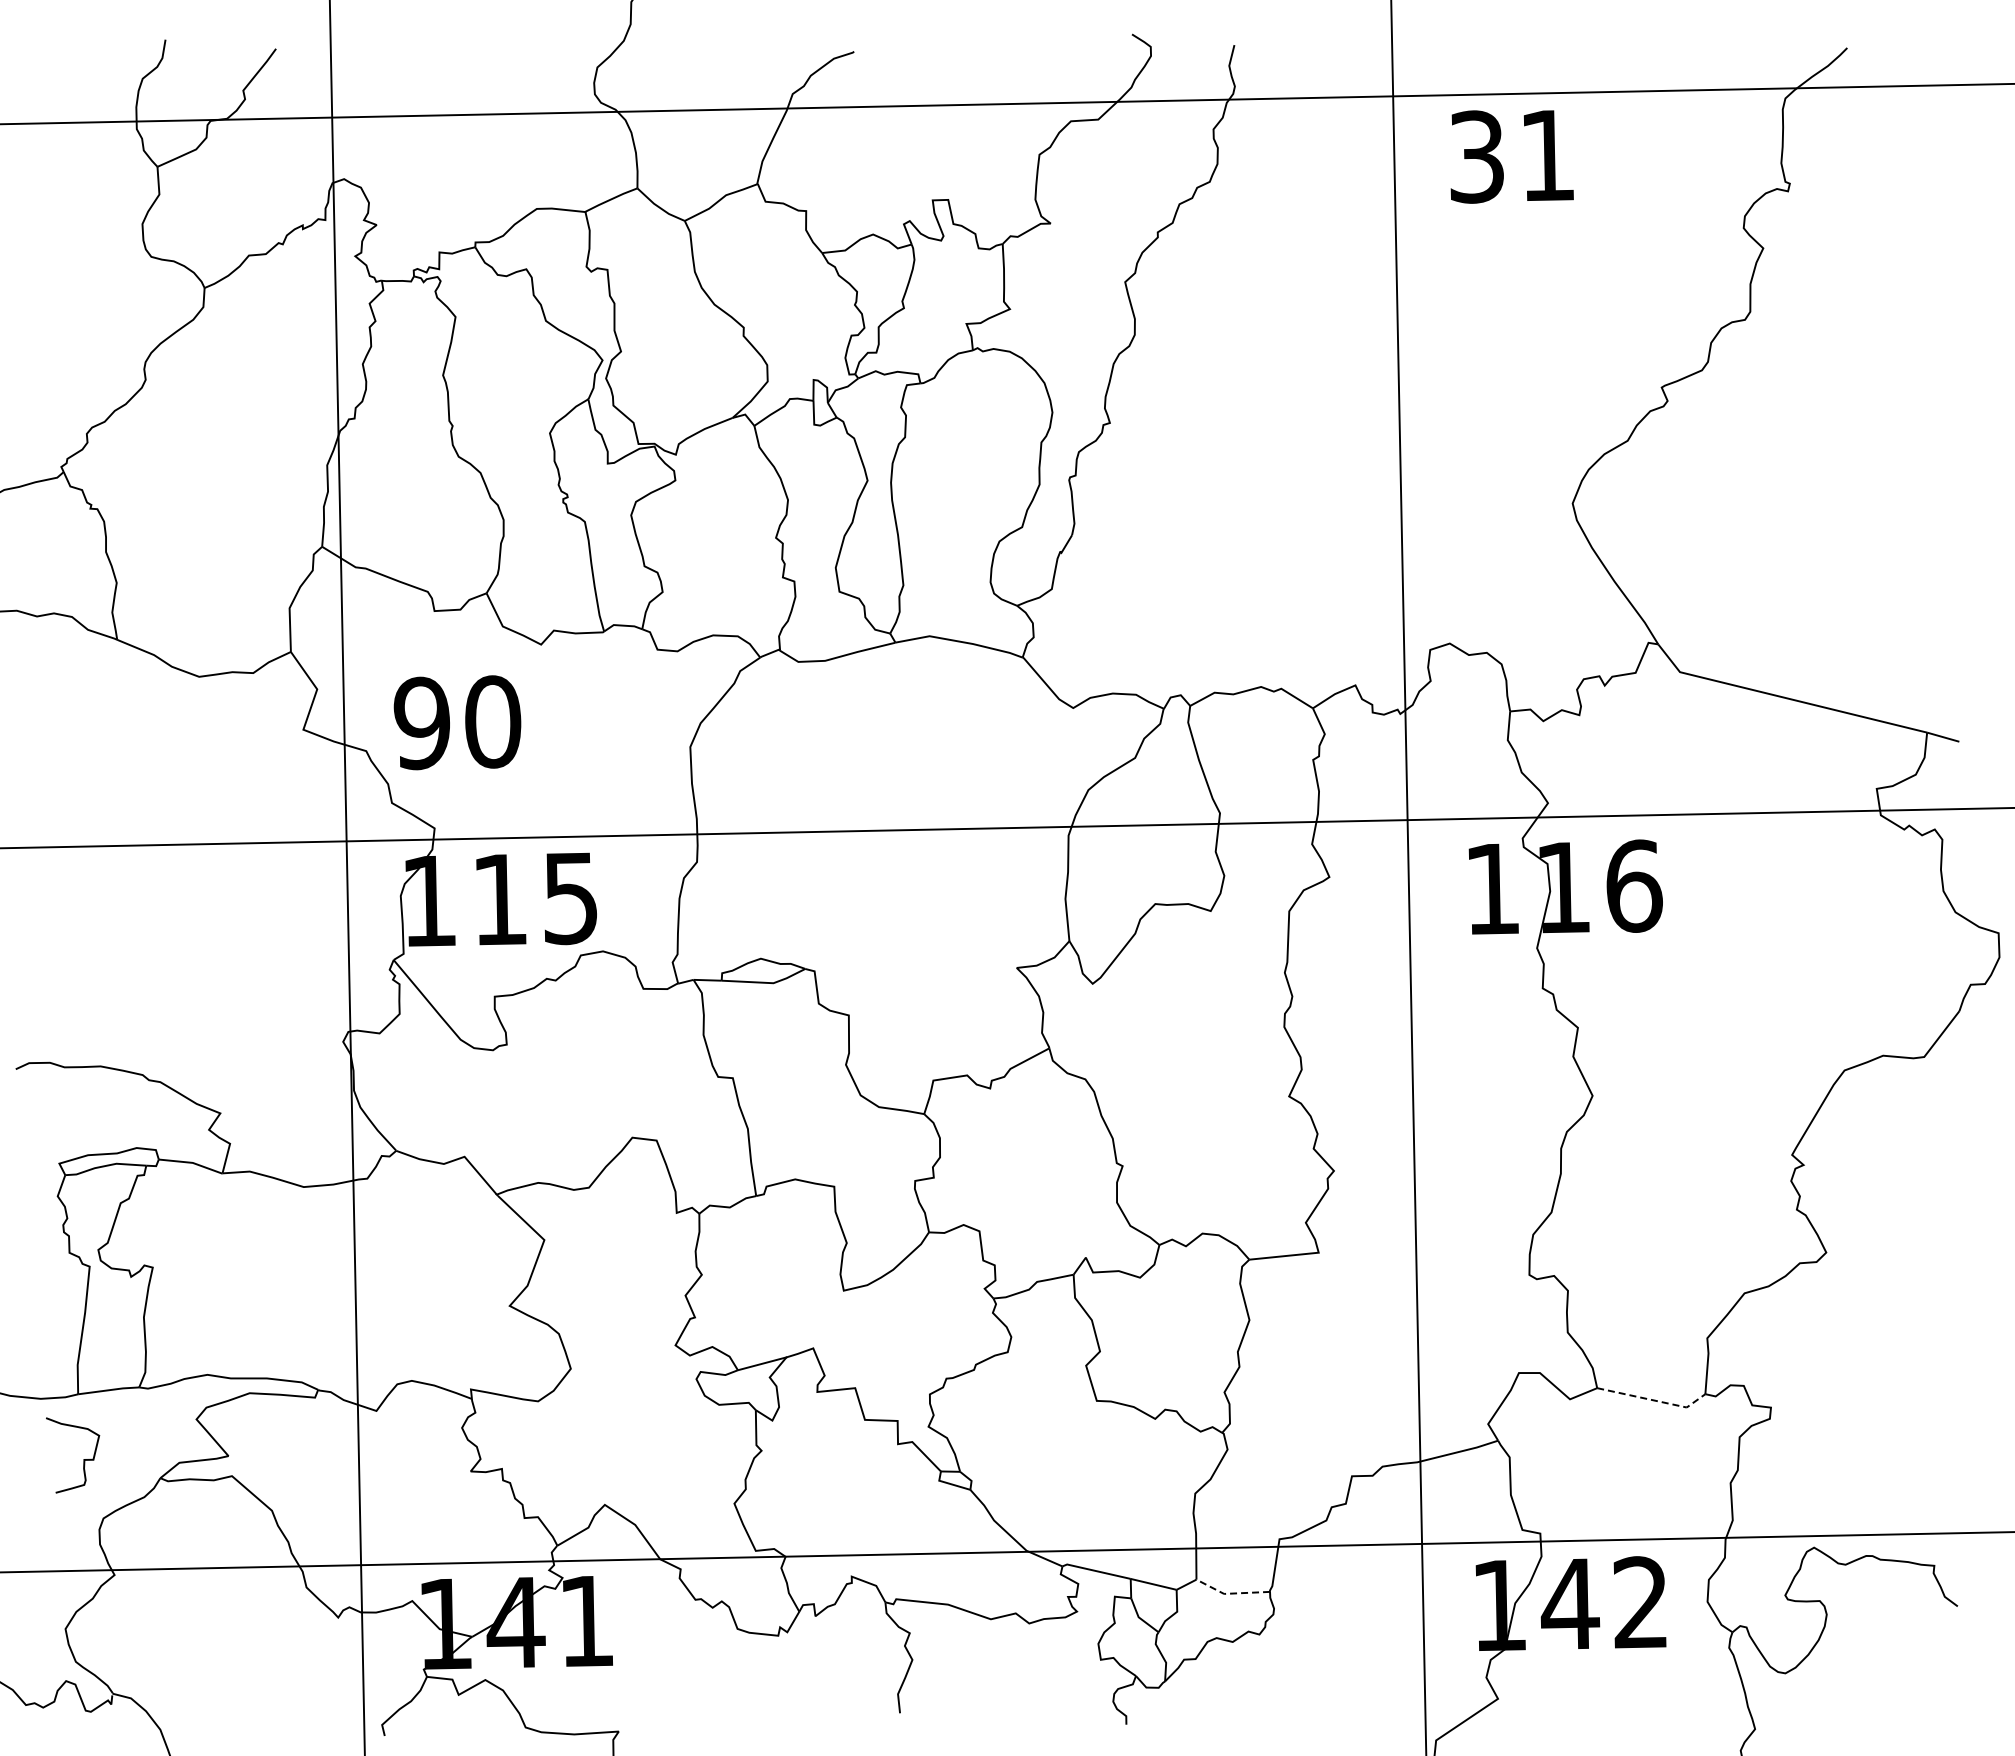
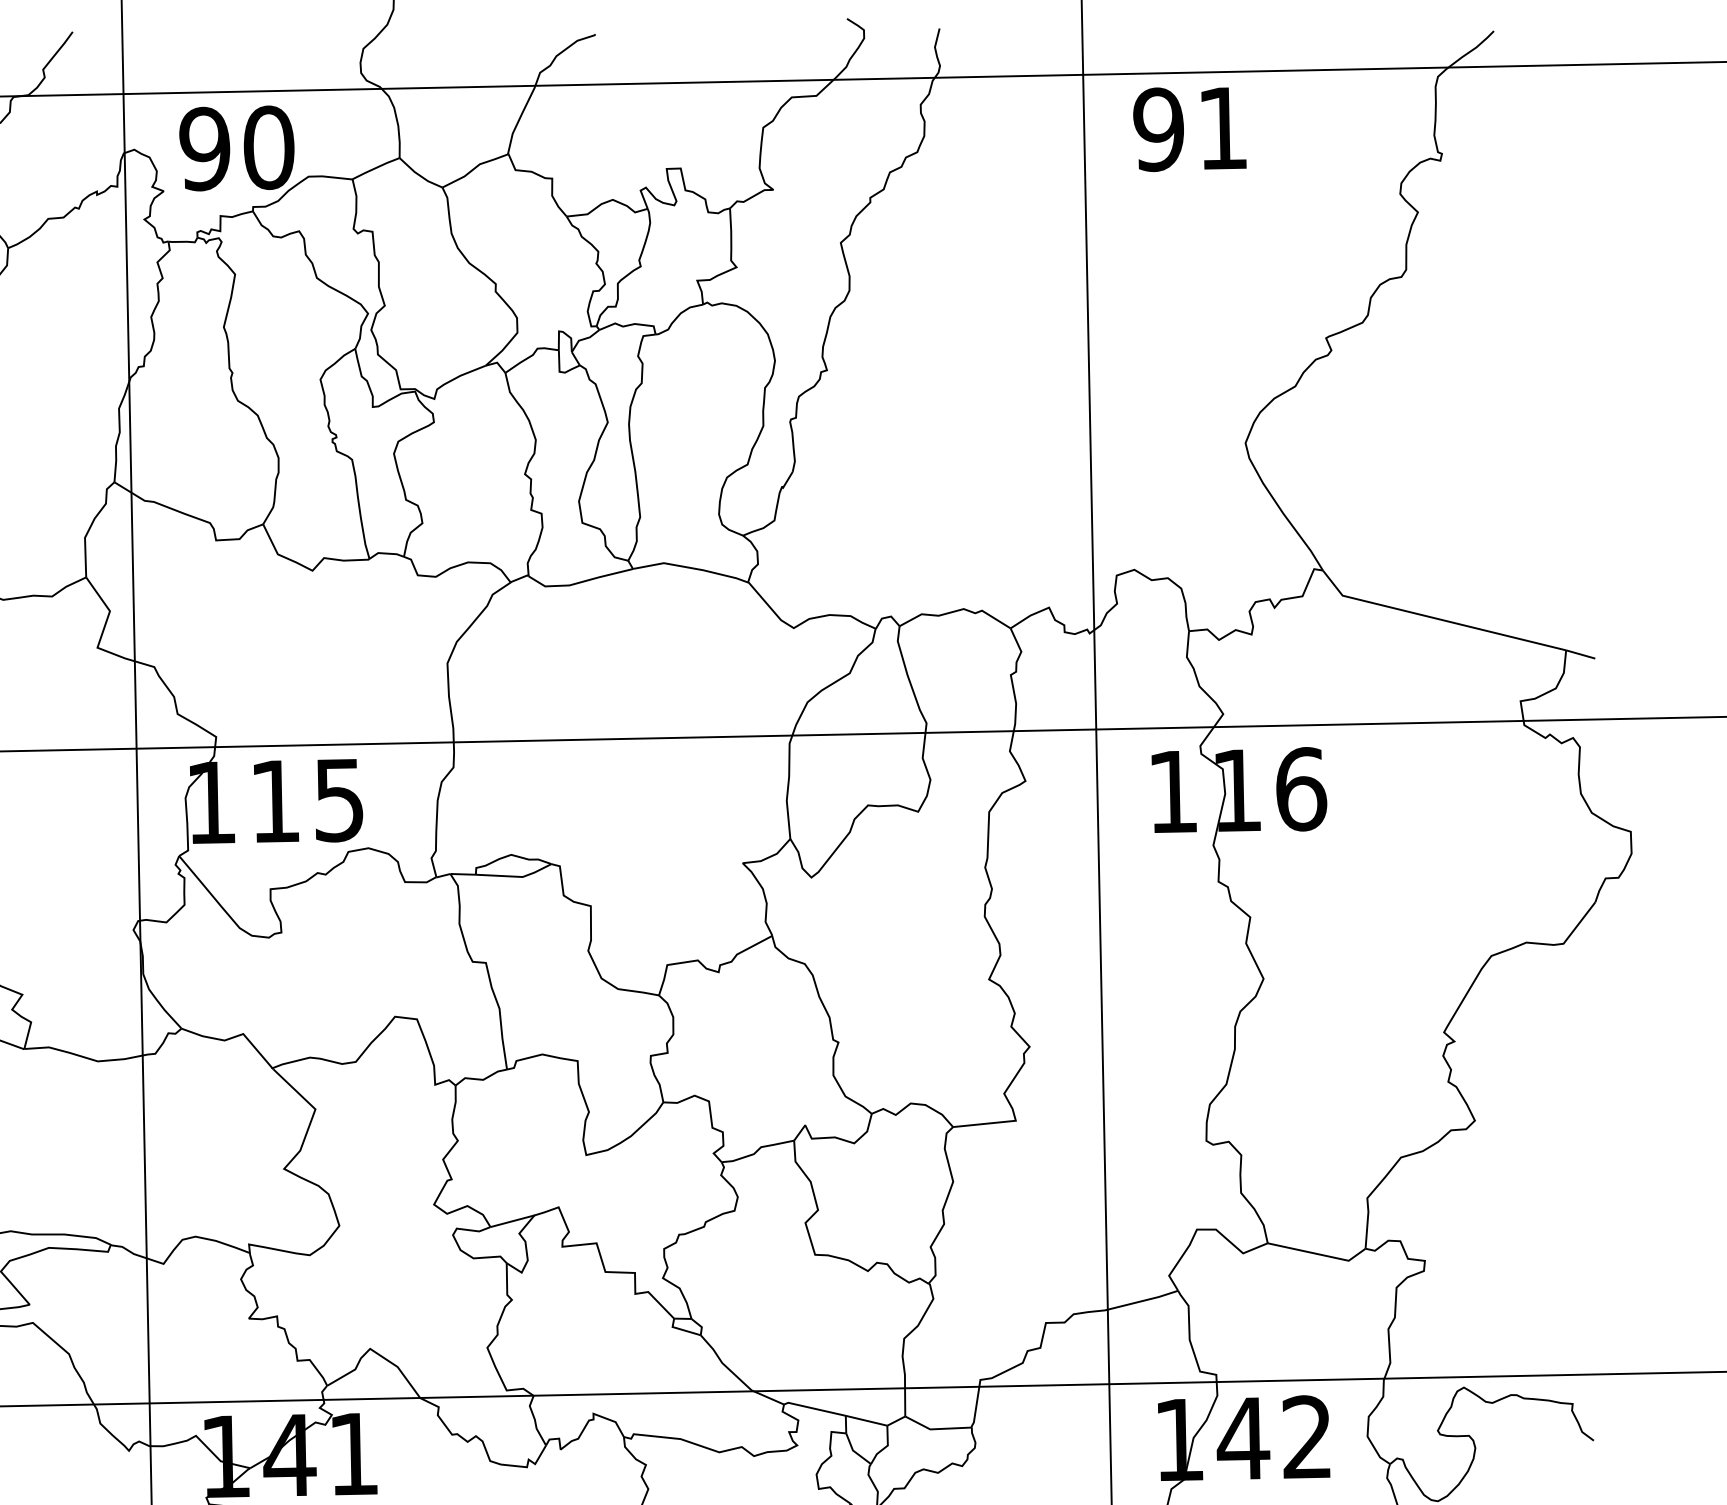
text: (1476, 156) -> (1158, 129), 31 -> 91
text: (457, 722) -> (236, 148), moved
line: (1653, 1400) -> (1318, 1254), dashed -> solid
line: (1230, 1593) -> (936, 1429), dashed -> solid

